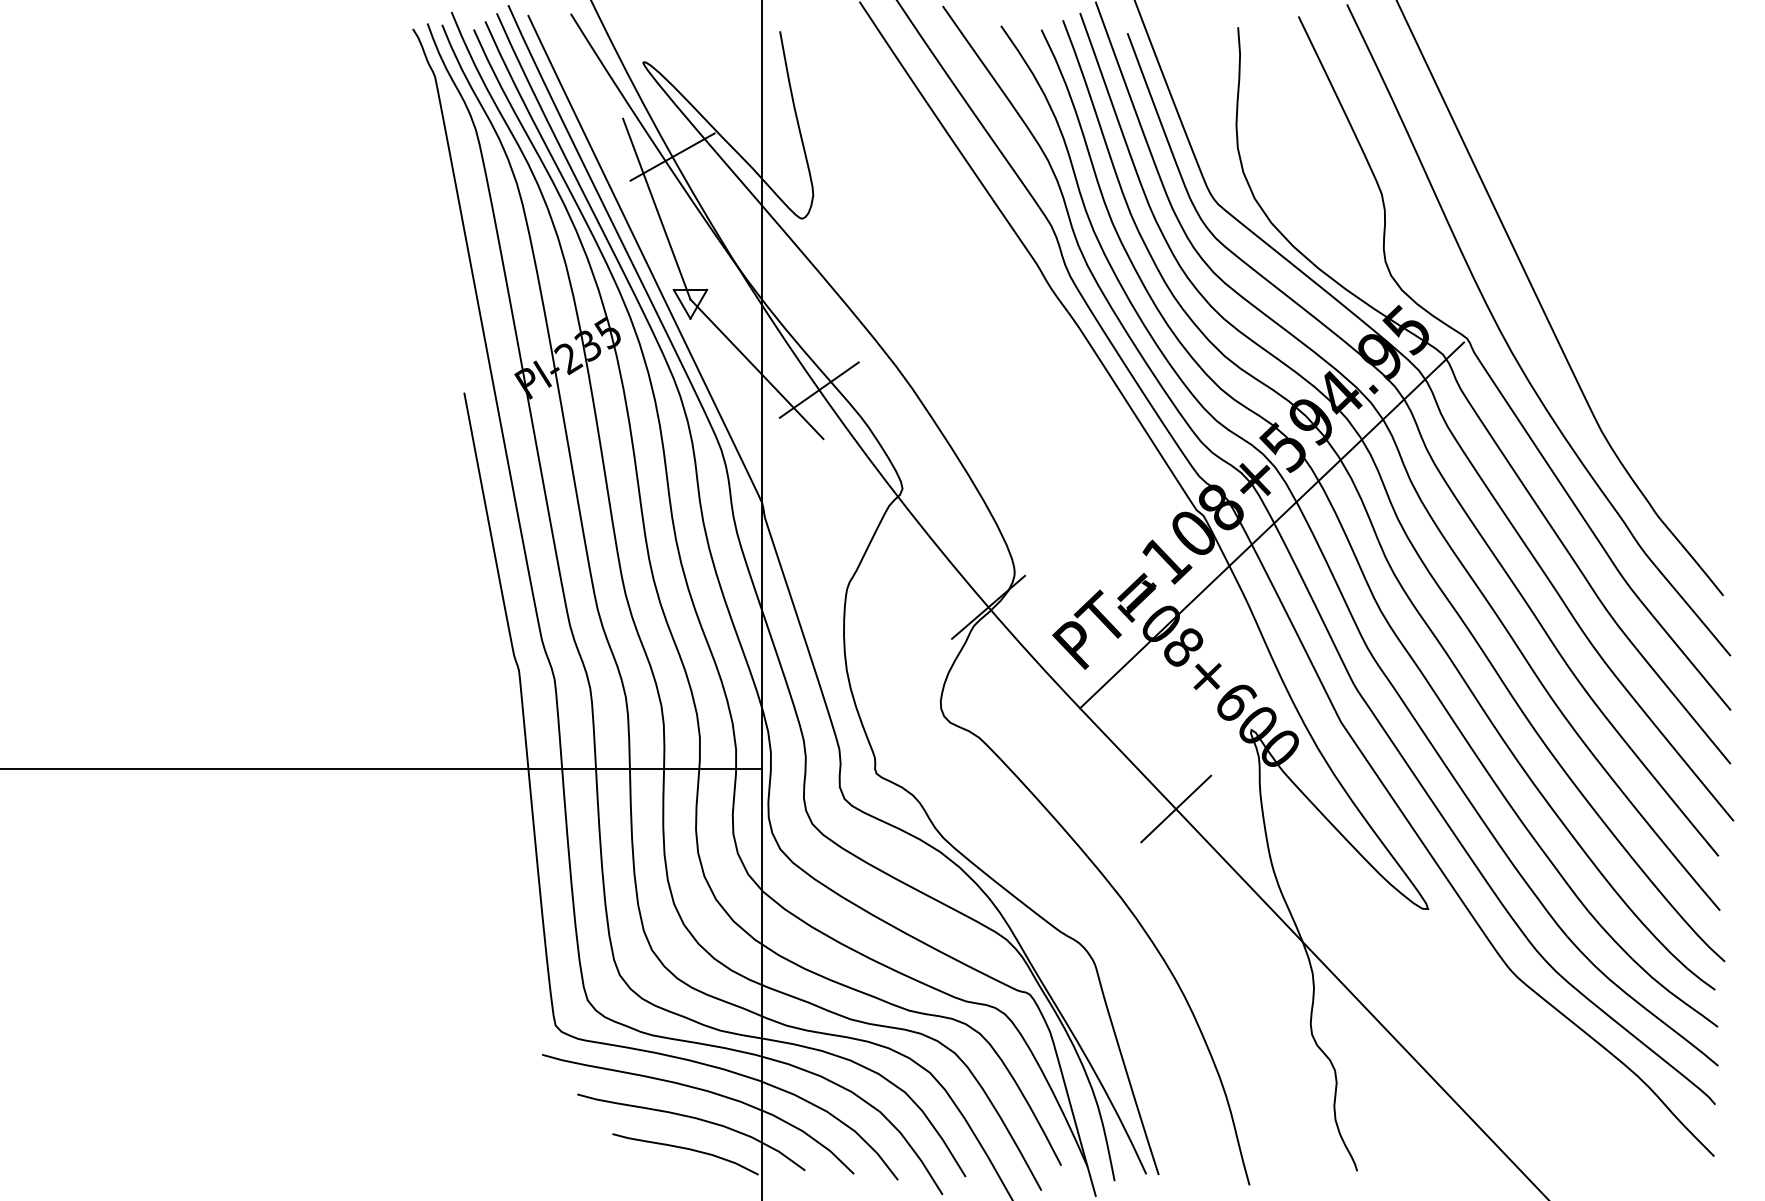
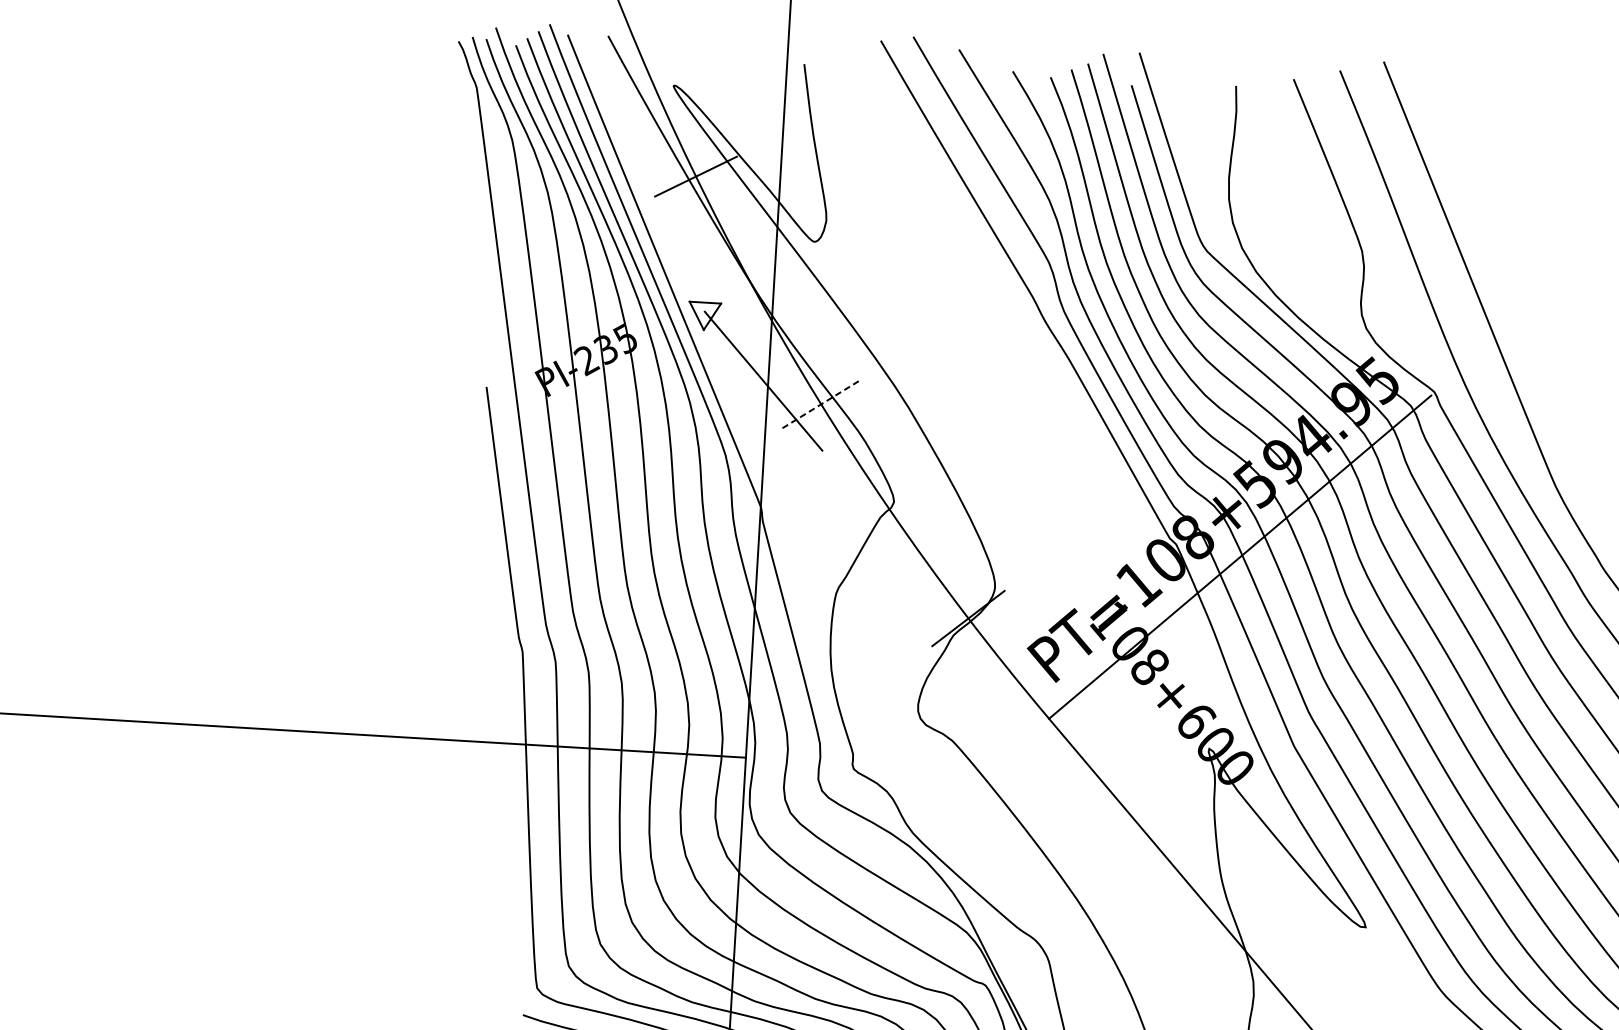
line: (656, 208) -> (677, 224), removed
line: (819, 389) -> (821, 403), solid -> dashed
line: (1176, 808) -> (1134, 818), removed

